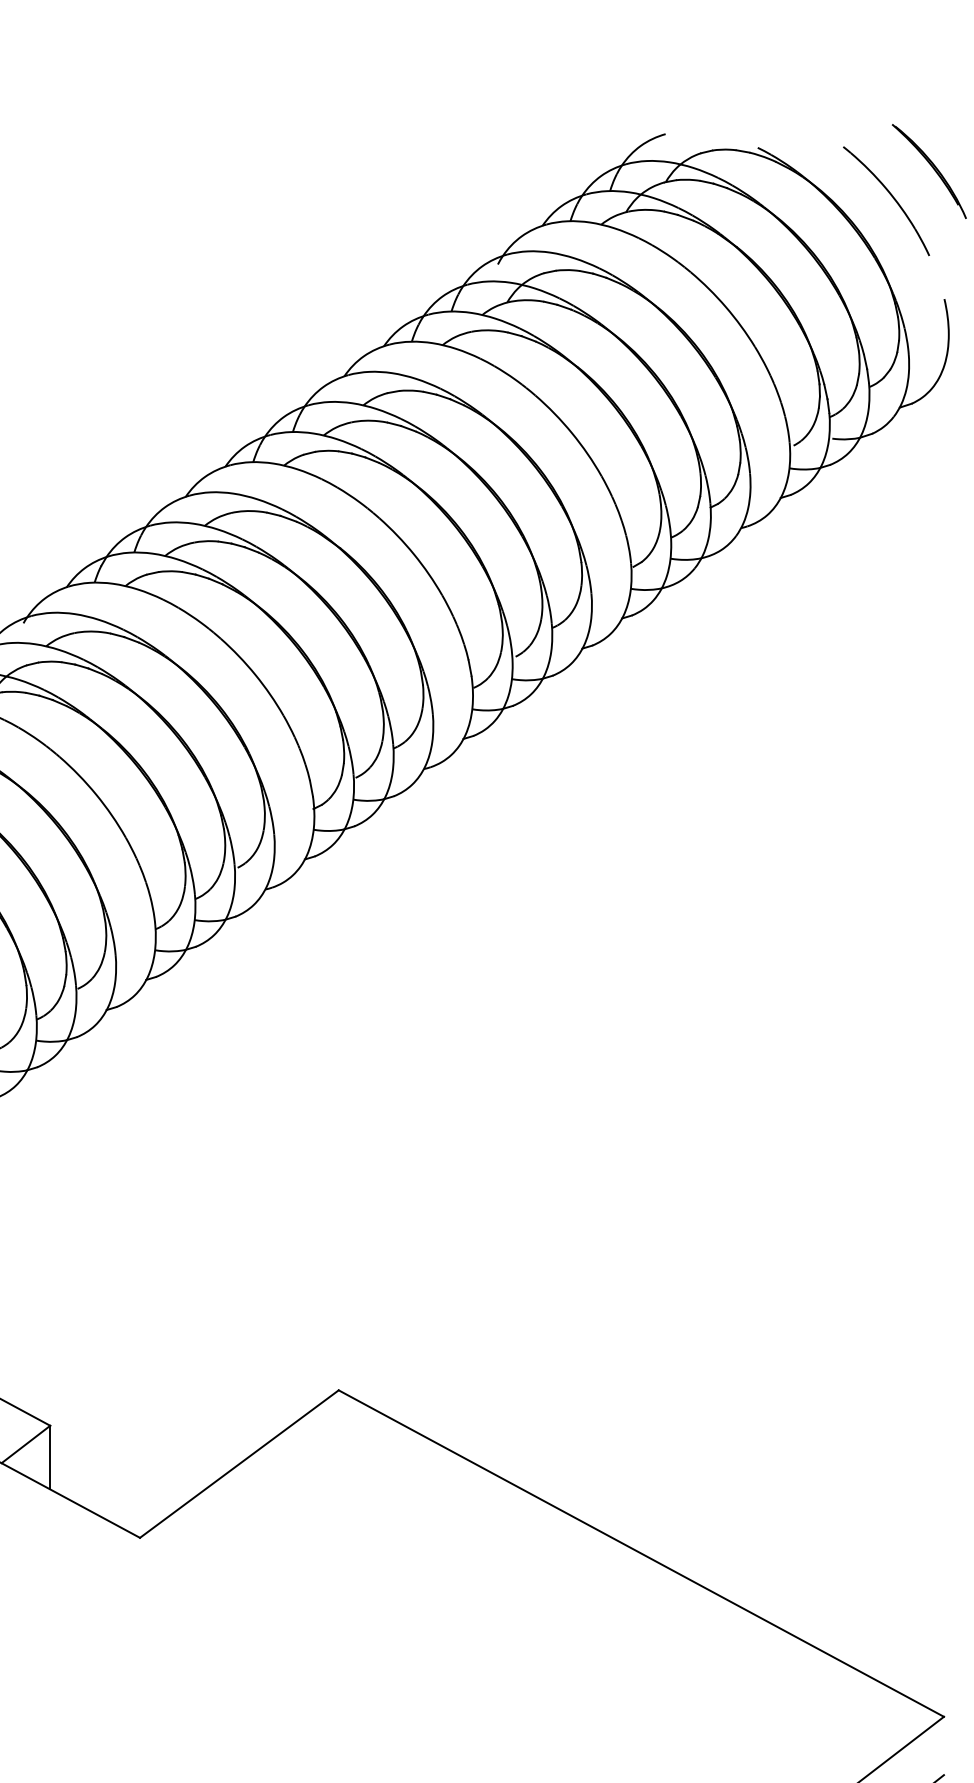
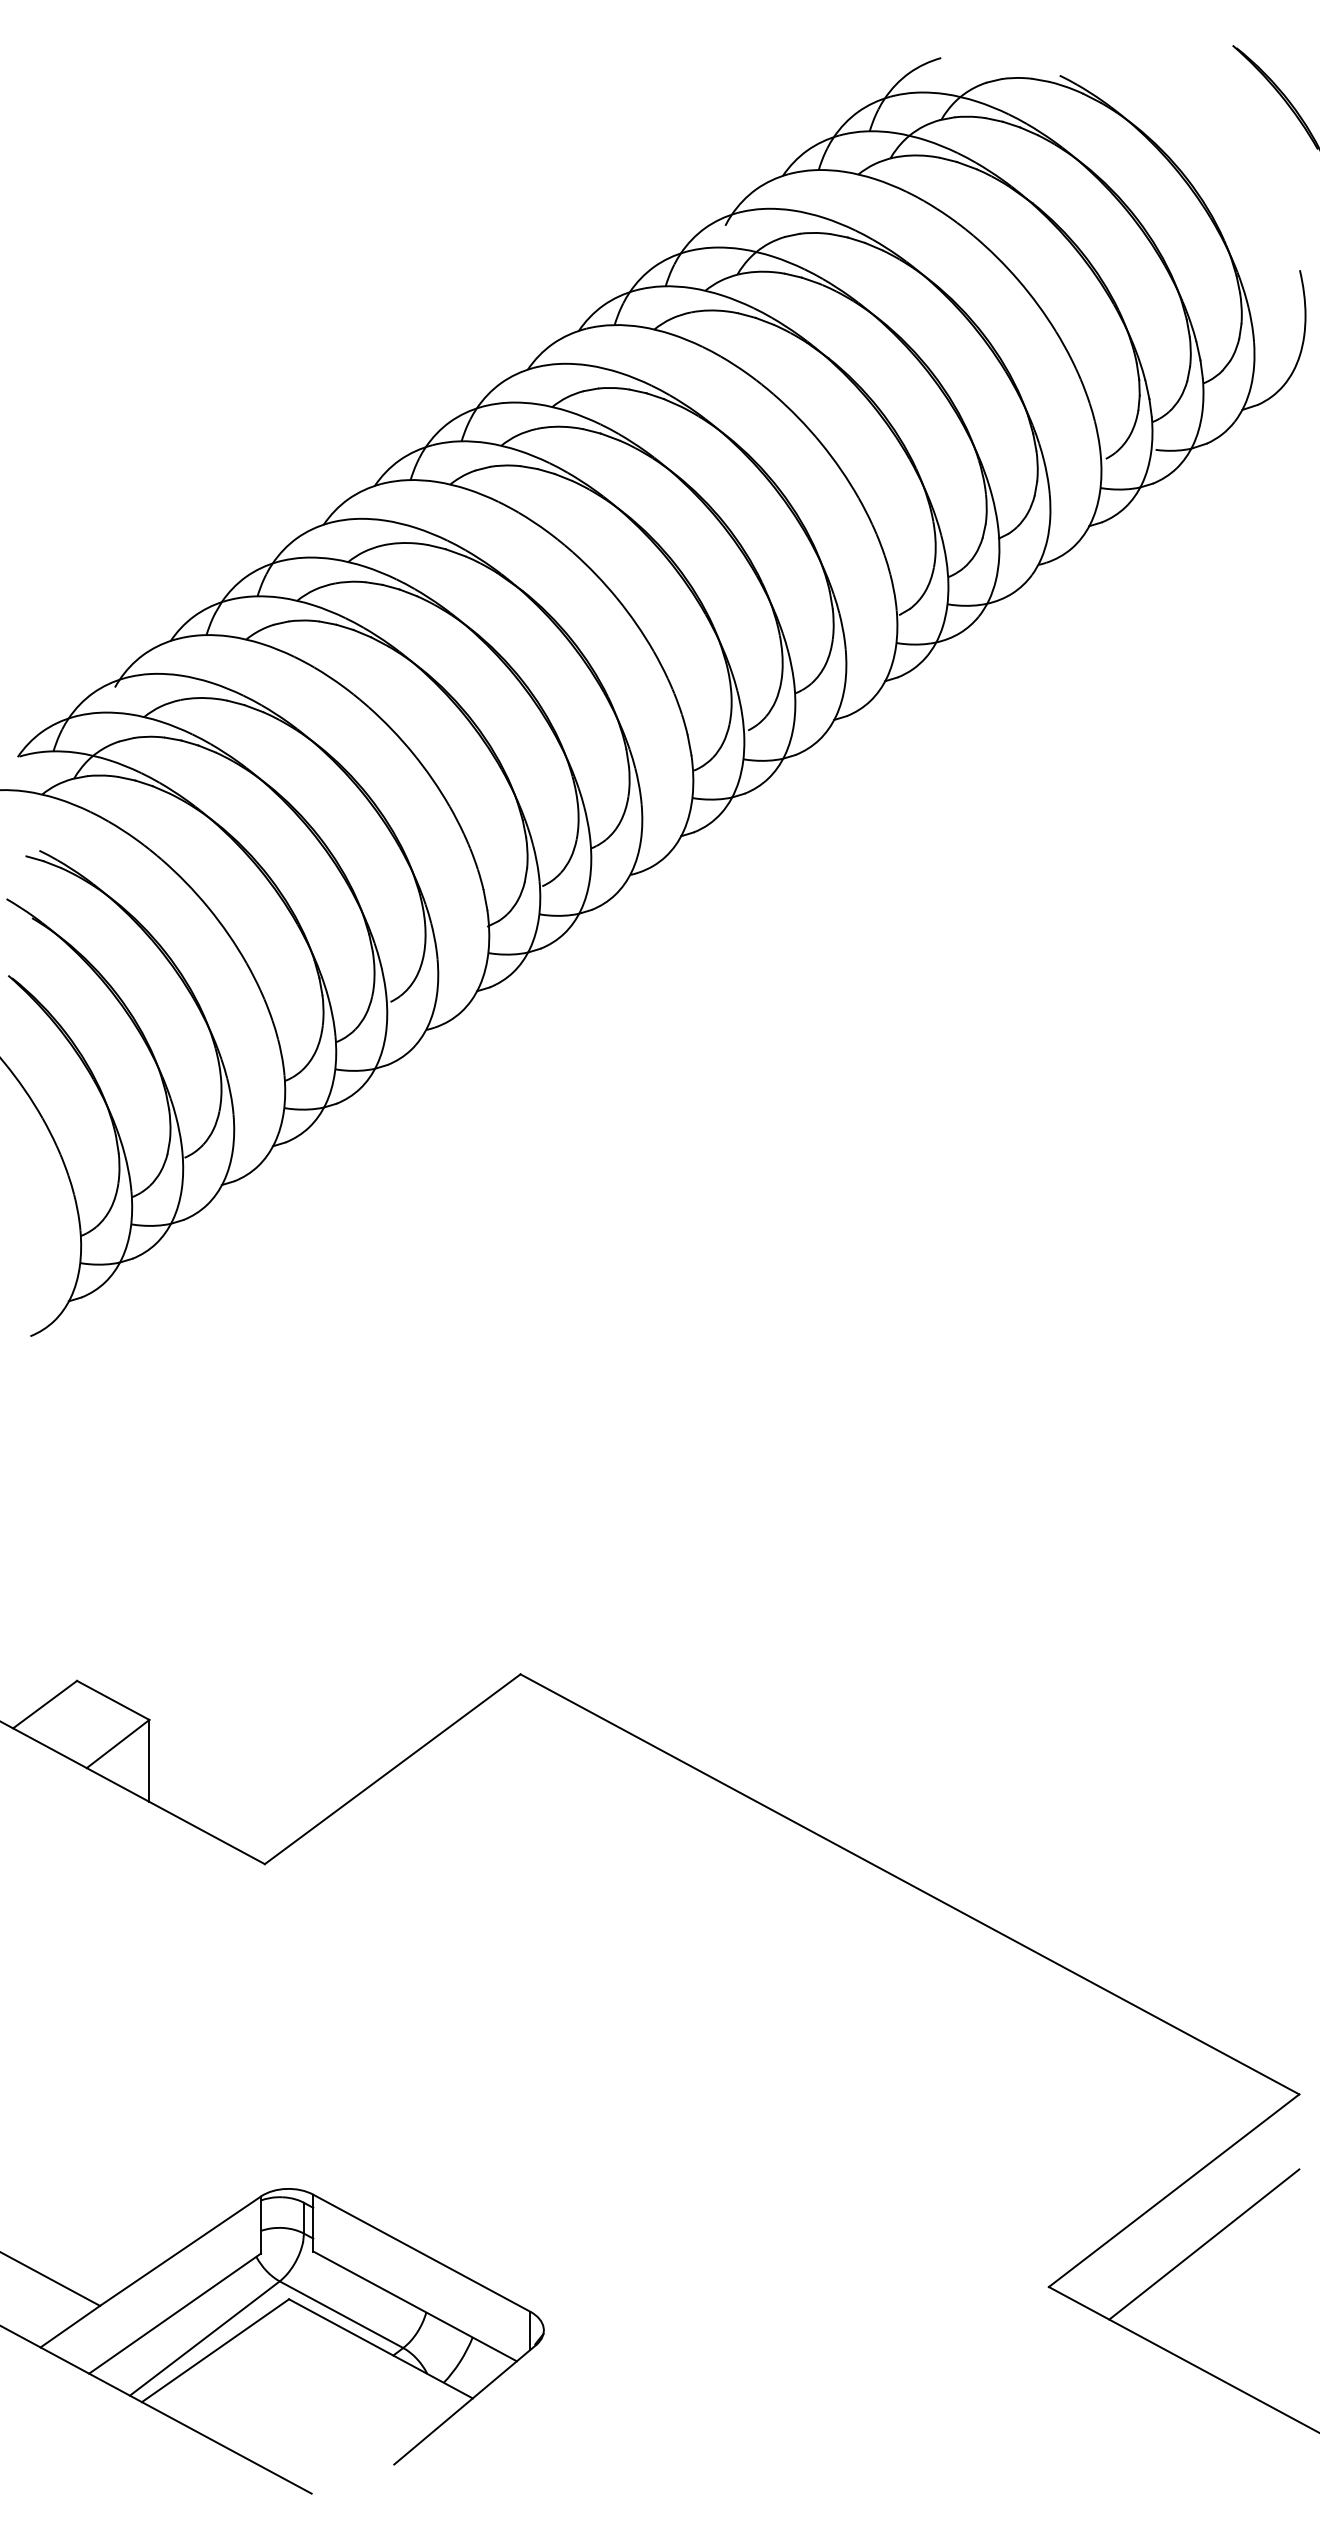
part: (892, 197) -> (1232, 139), removed

